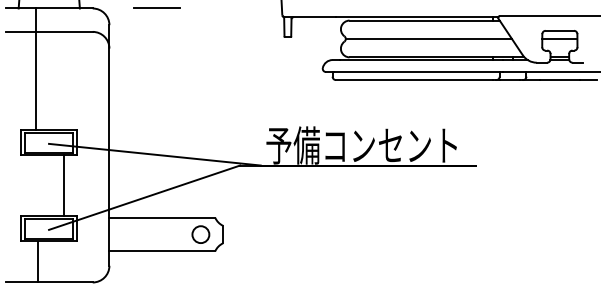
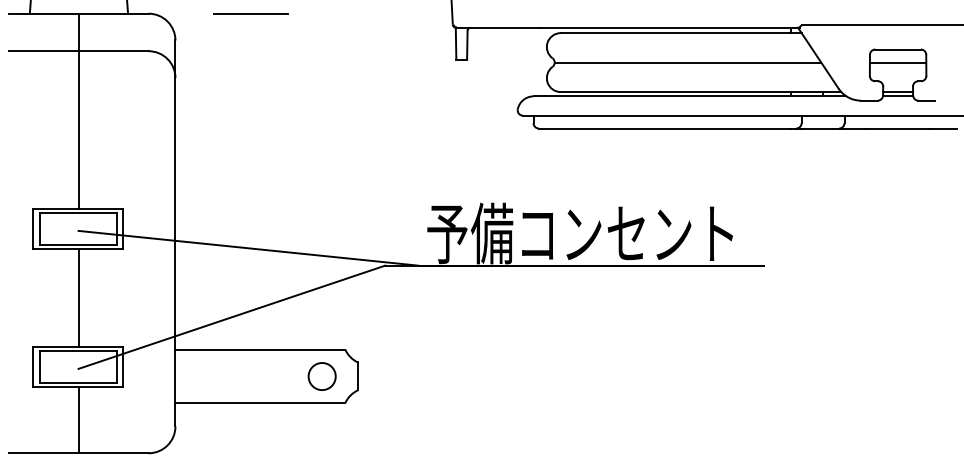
line: (36, 68) -> (79, 109), moved
line: (64, 185) -> (79, 297), moved
line: (38, 261) -> (79, 419), moved

